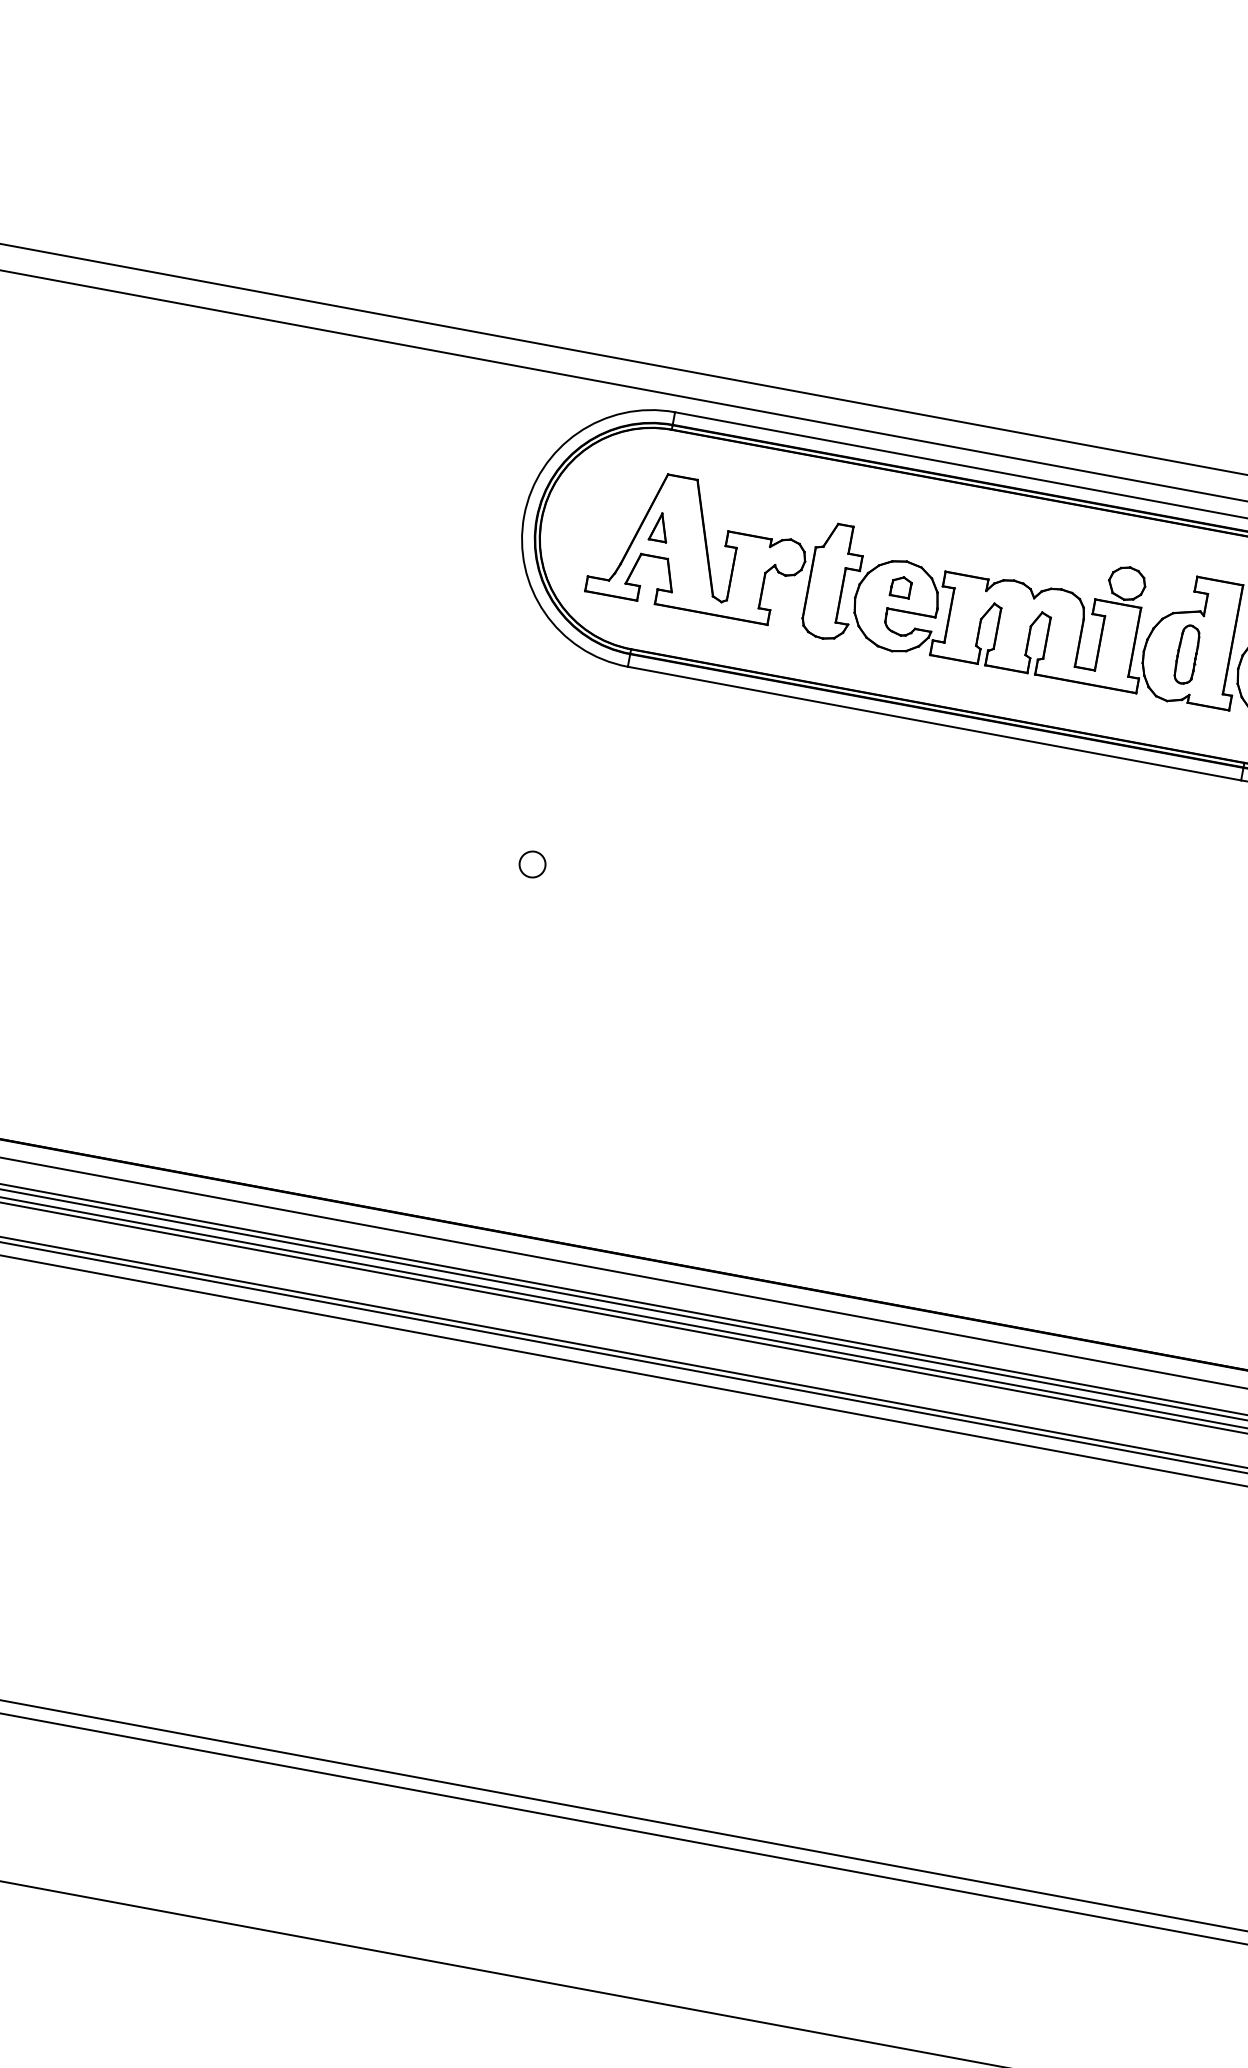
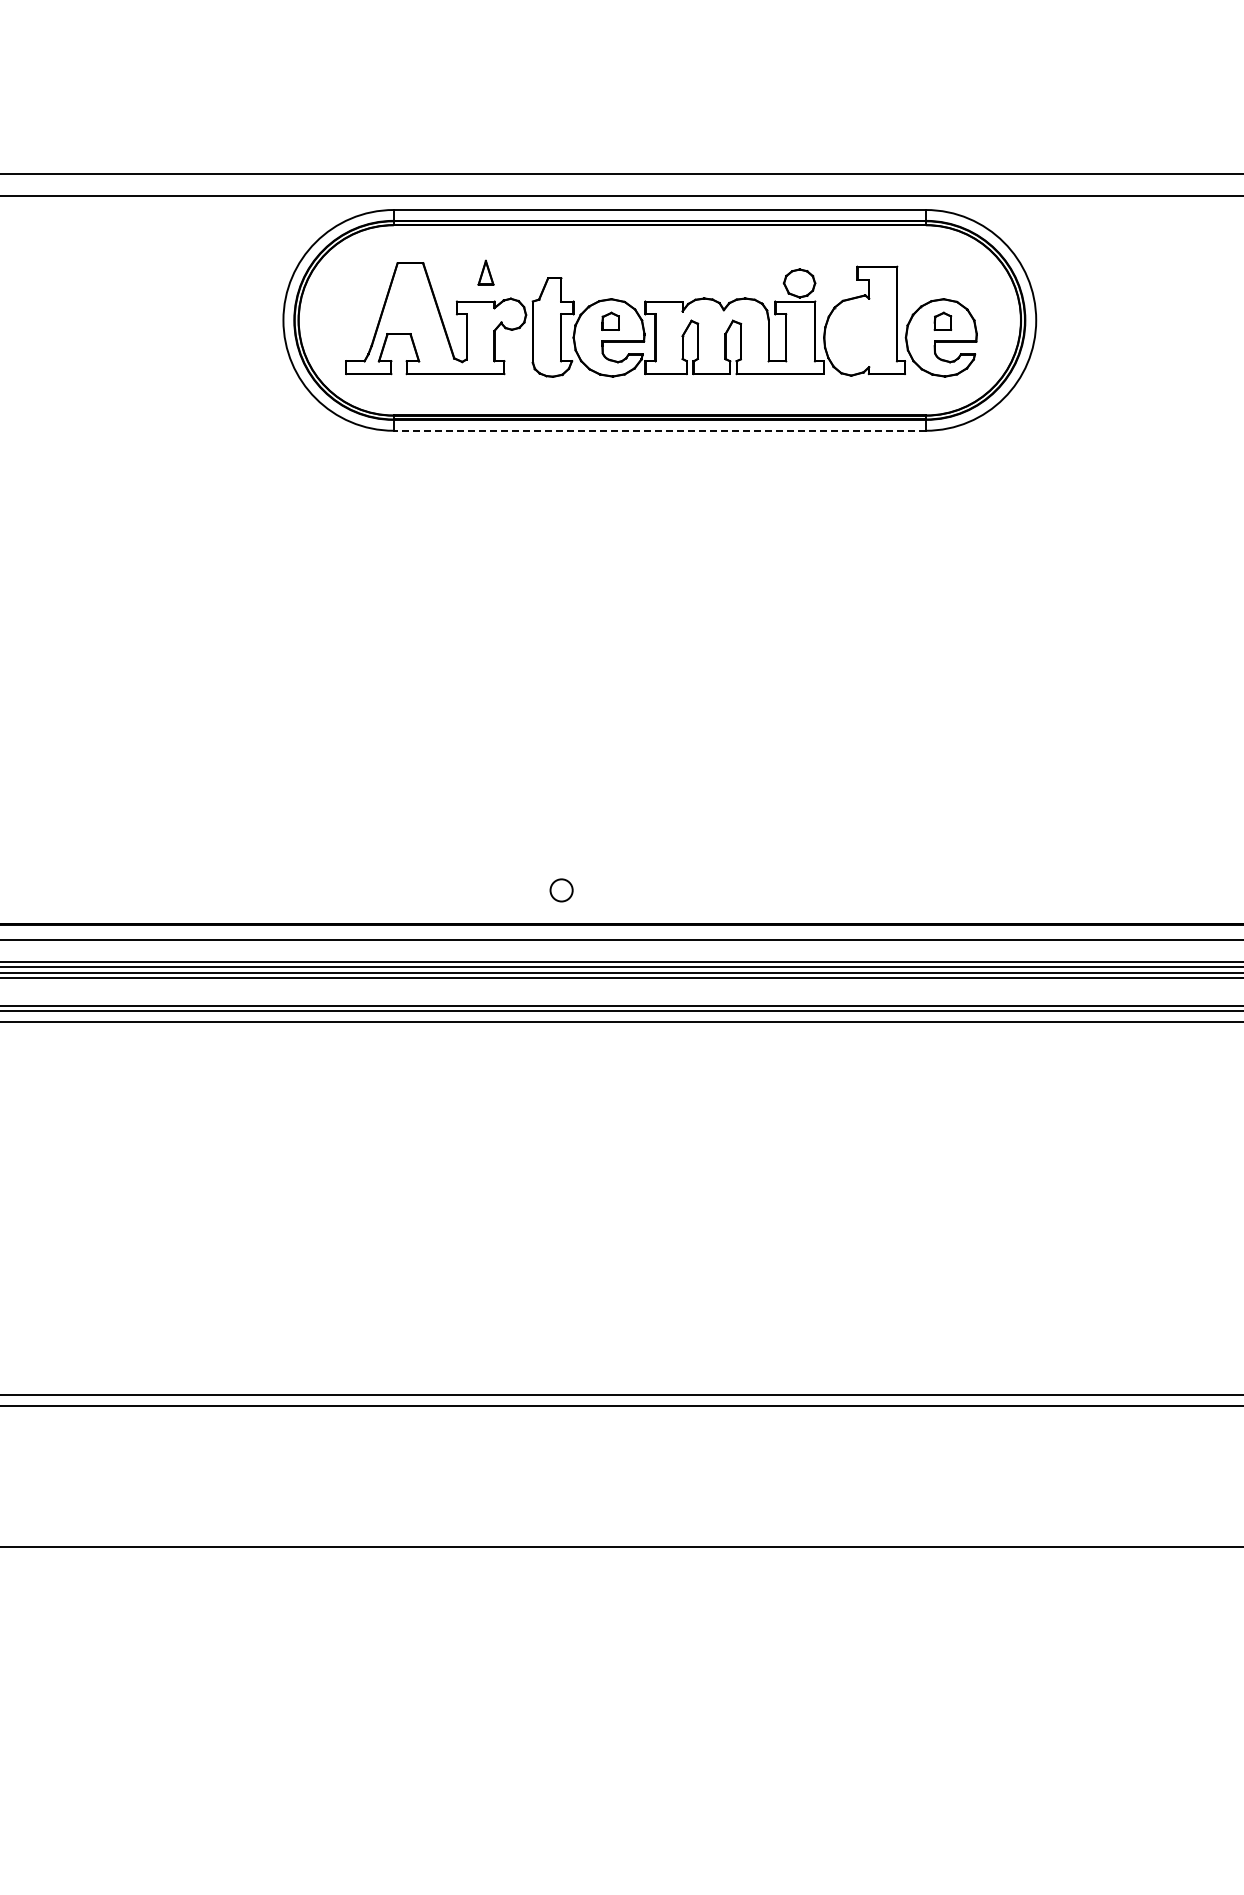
part: (659, 526) -> (485, 272), moved
part: (1187, 654) -> (861, 333), removed
line: (934, 723) -> (659, 430), solid -> dashed
circle: (532, 864) -> (561, 890), moved

